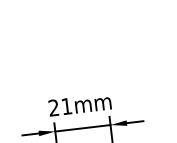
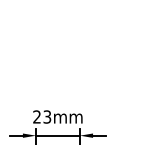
text: (66, 105) -> (47, 116), 21mm -> 23mm

